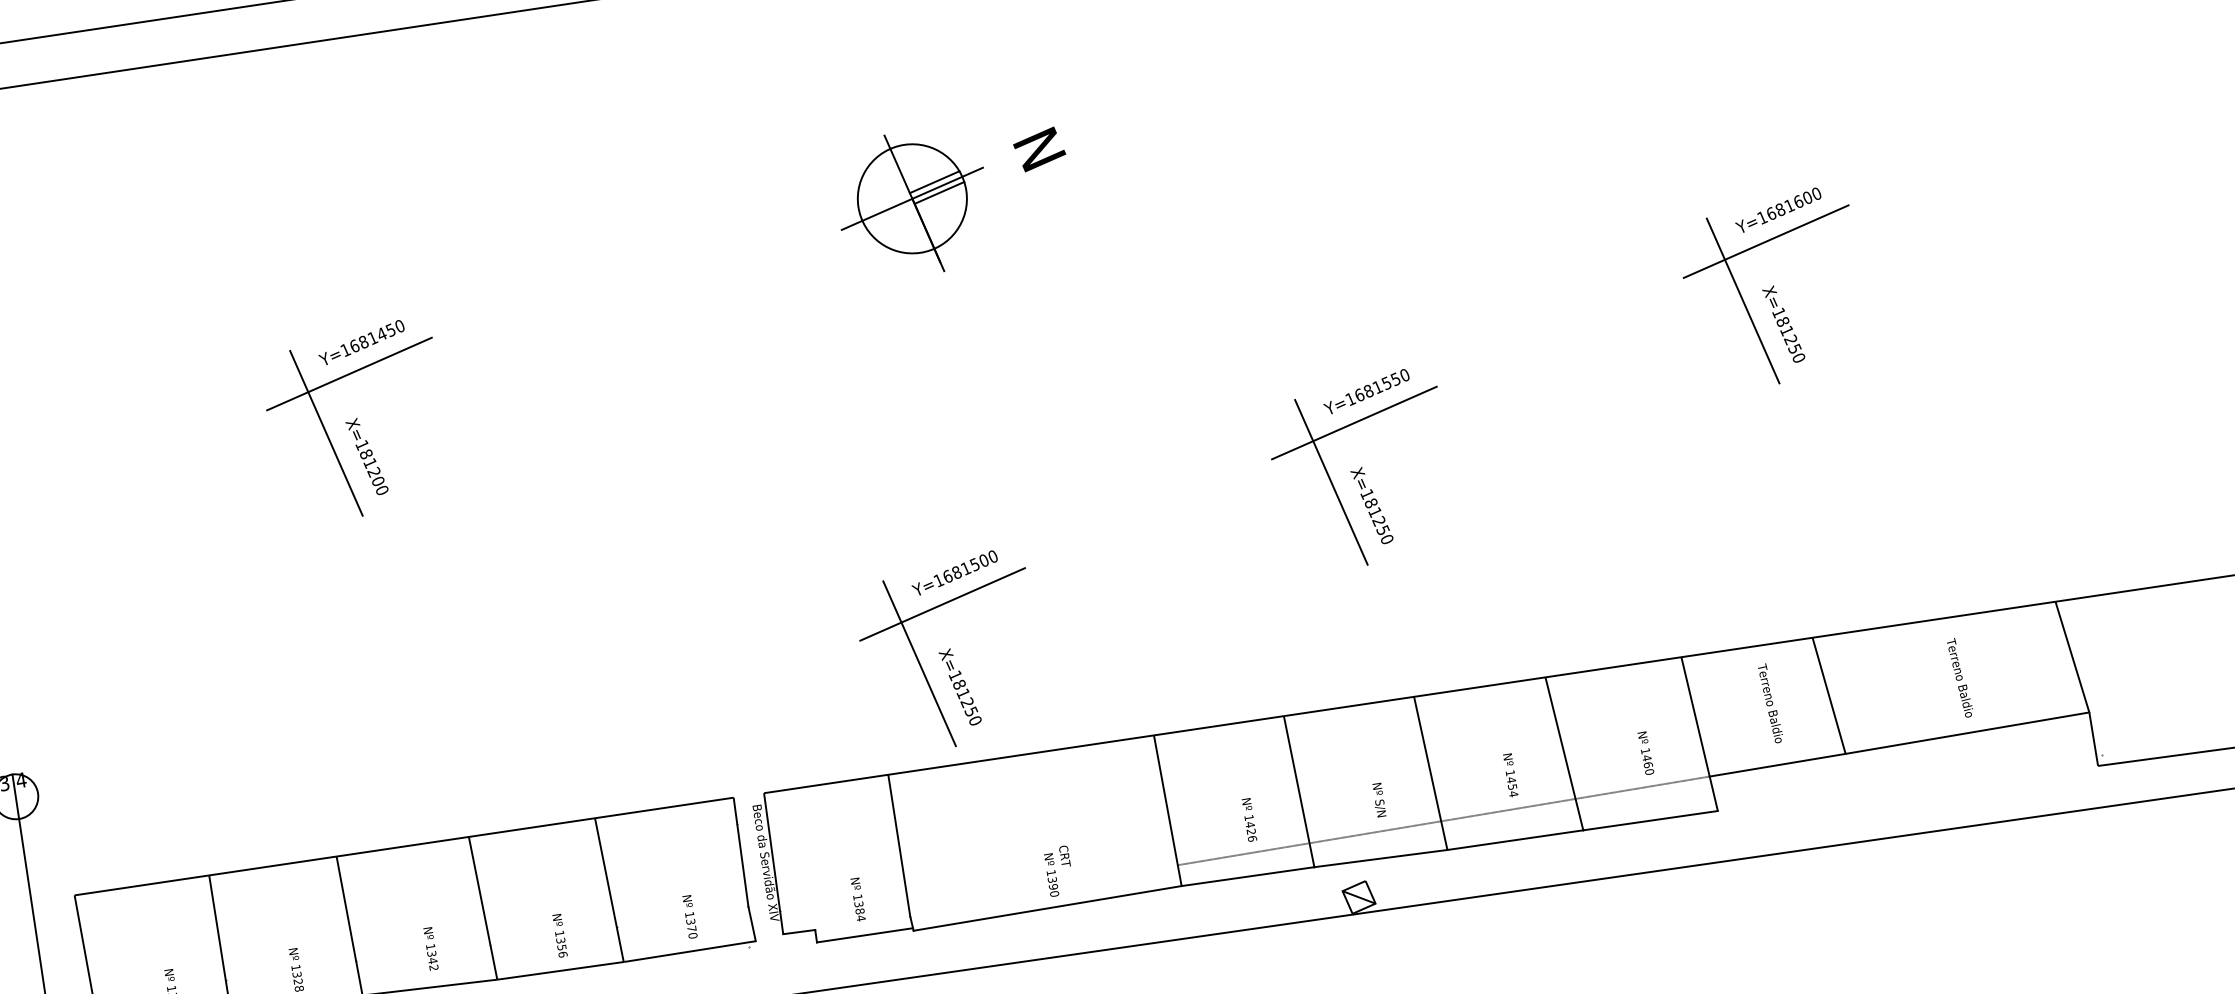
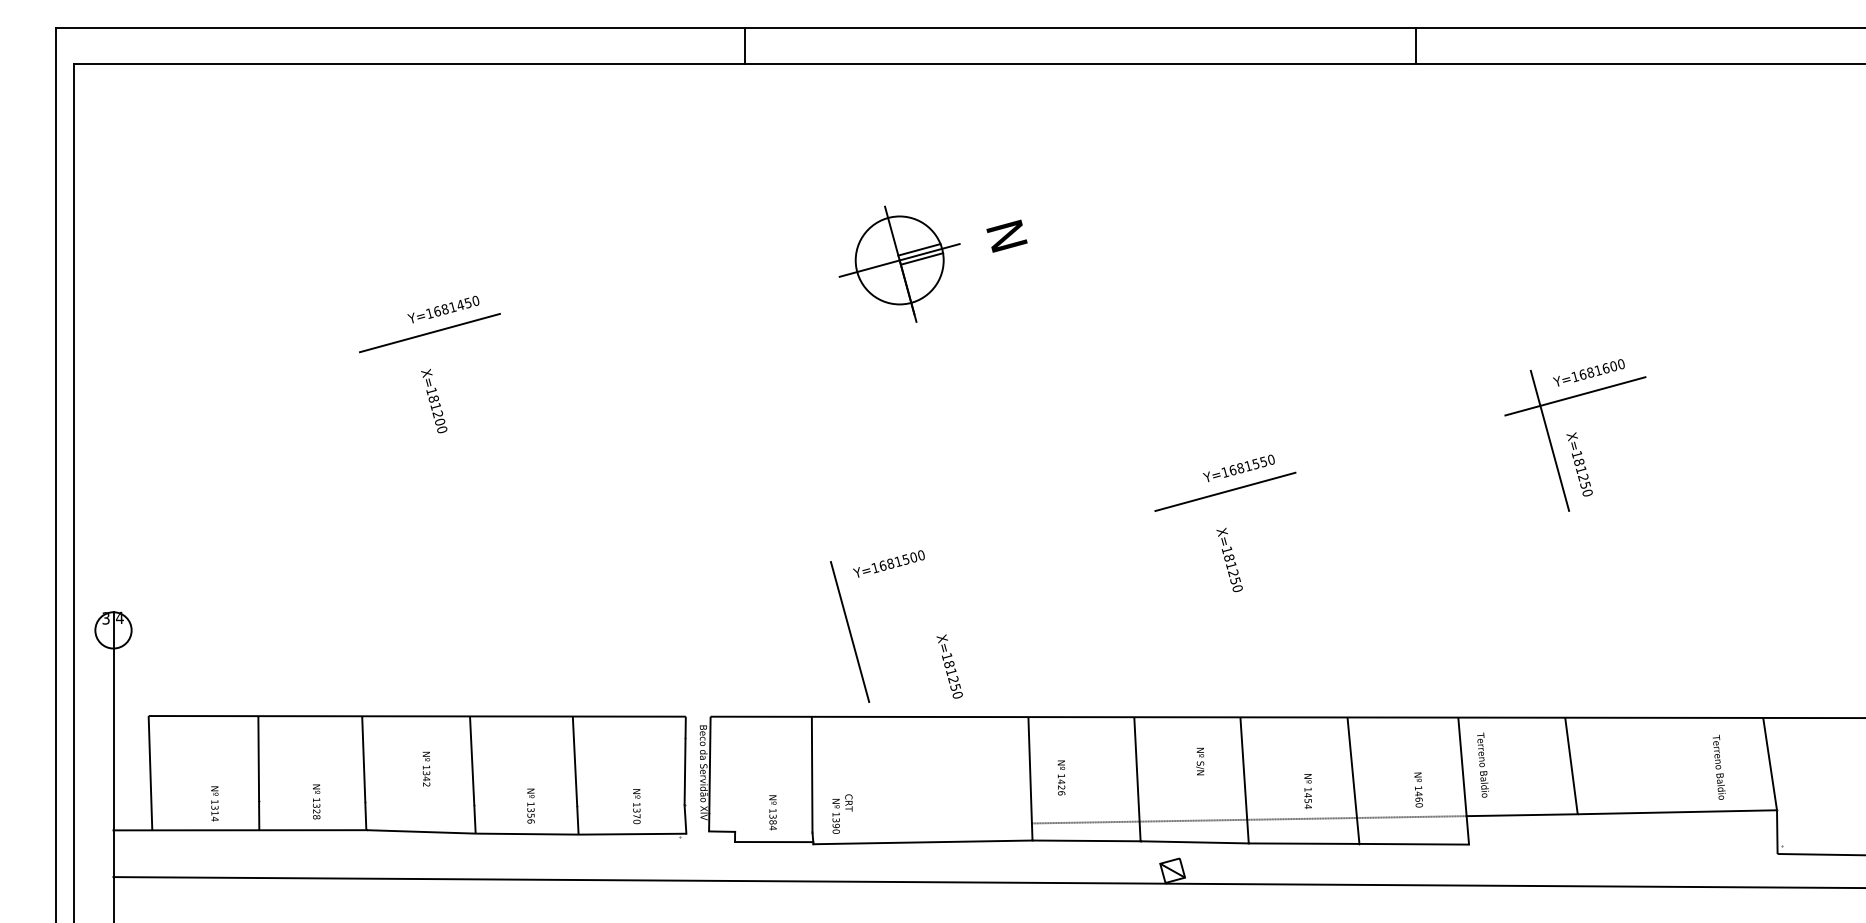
line: (326, 433) -> (404, 377), removed
line: (1330, 482) -> (1199, 536), removed
line: (942, 604) -> (875, 587), removed
text: (1959, 677) -> (1718, 766), moved
text: (960, 687) -> (949, 666), moved
text: (1769, 702) -> (1482, 764), moved
text: (1379, 800) -> (1200, 761), moved
text: (1249, 819) -> (1061, 777), moved
text: (1058, 870) -> (842, 813), moved
text: (430, 948) -> (426, 768), moved

